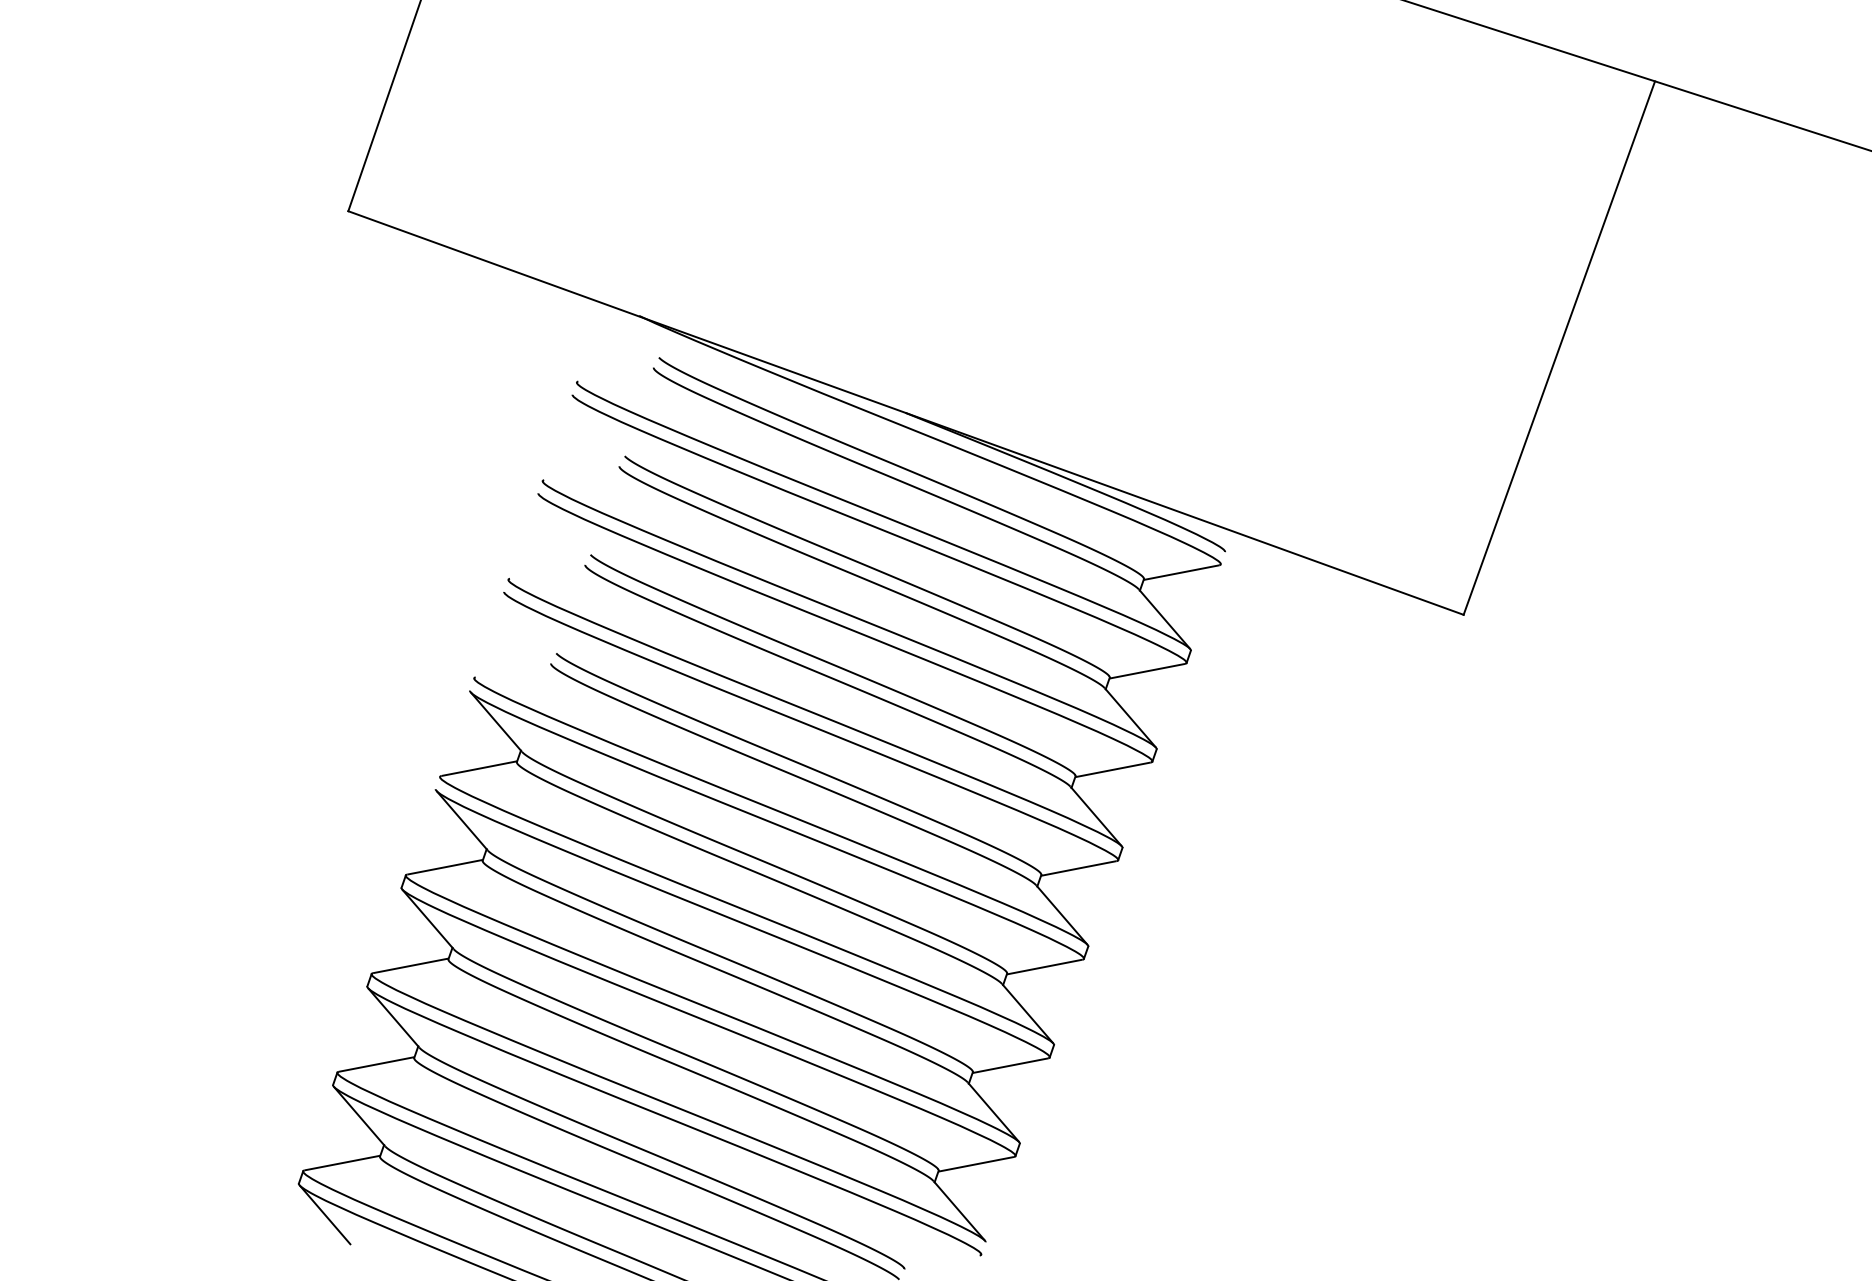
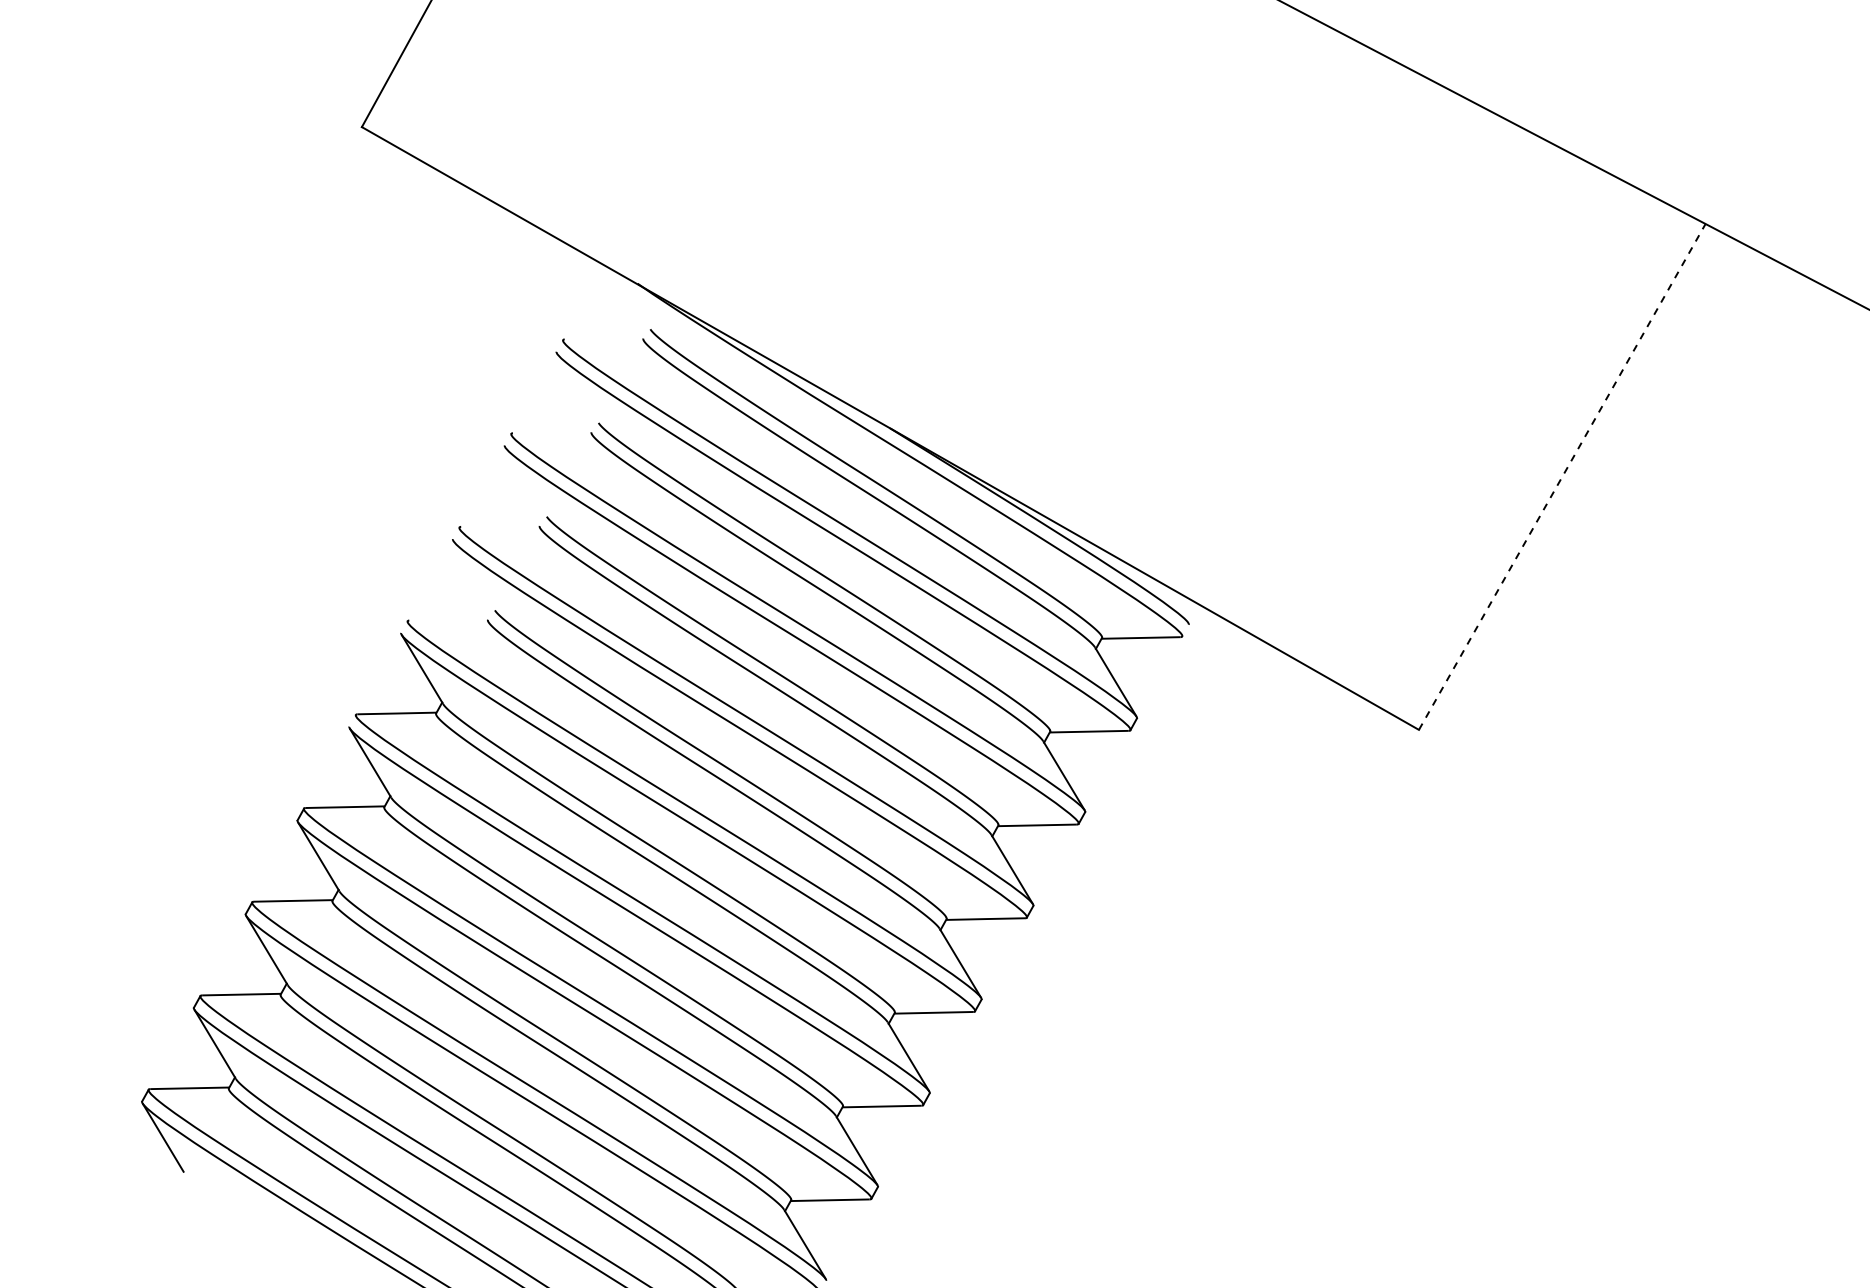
line: (1559, 347) -> (1562, 476), solid -> dashed

